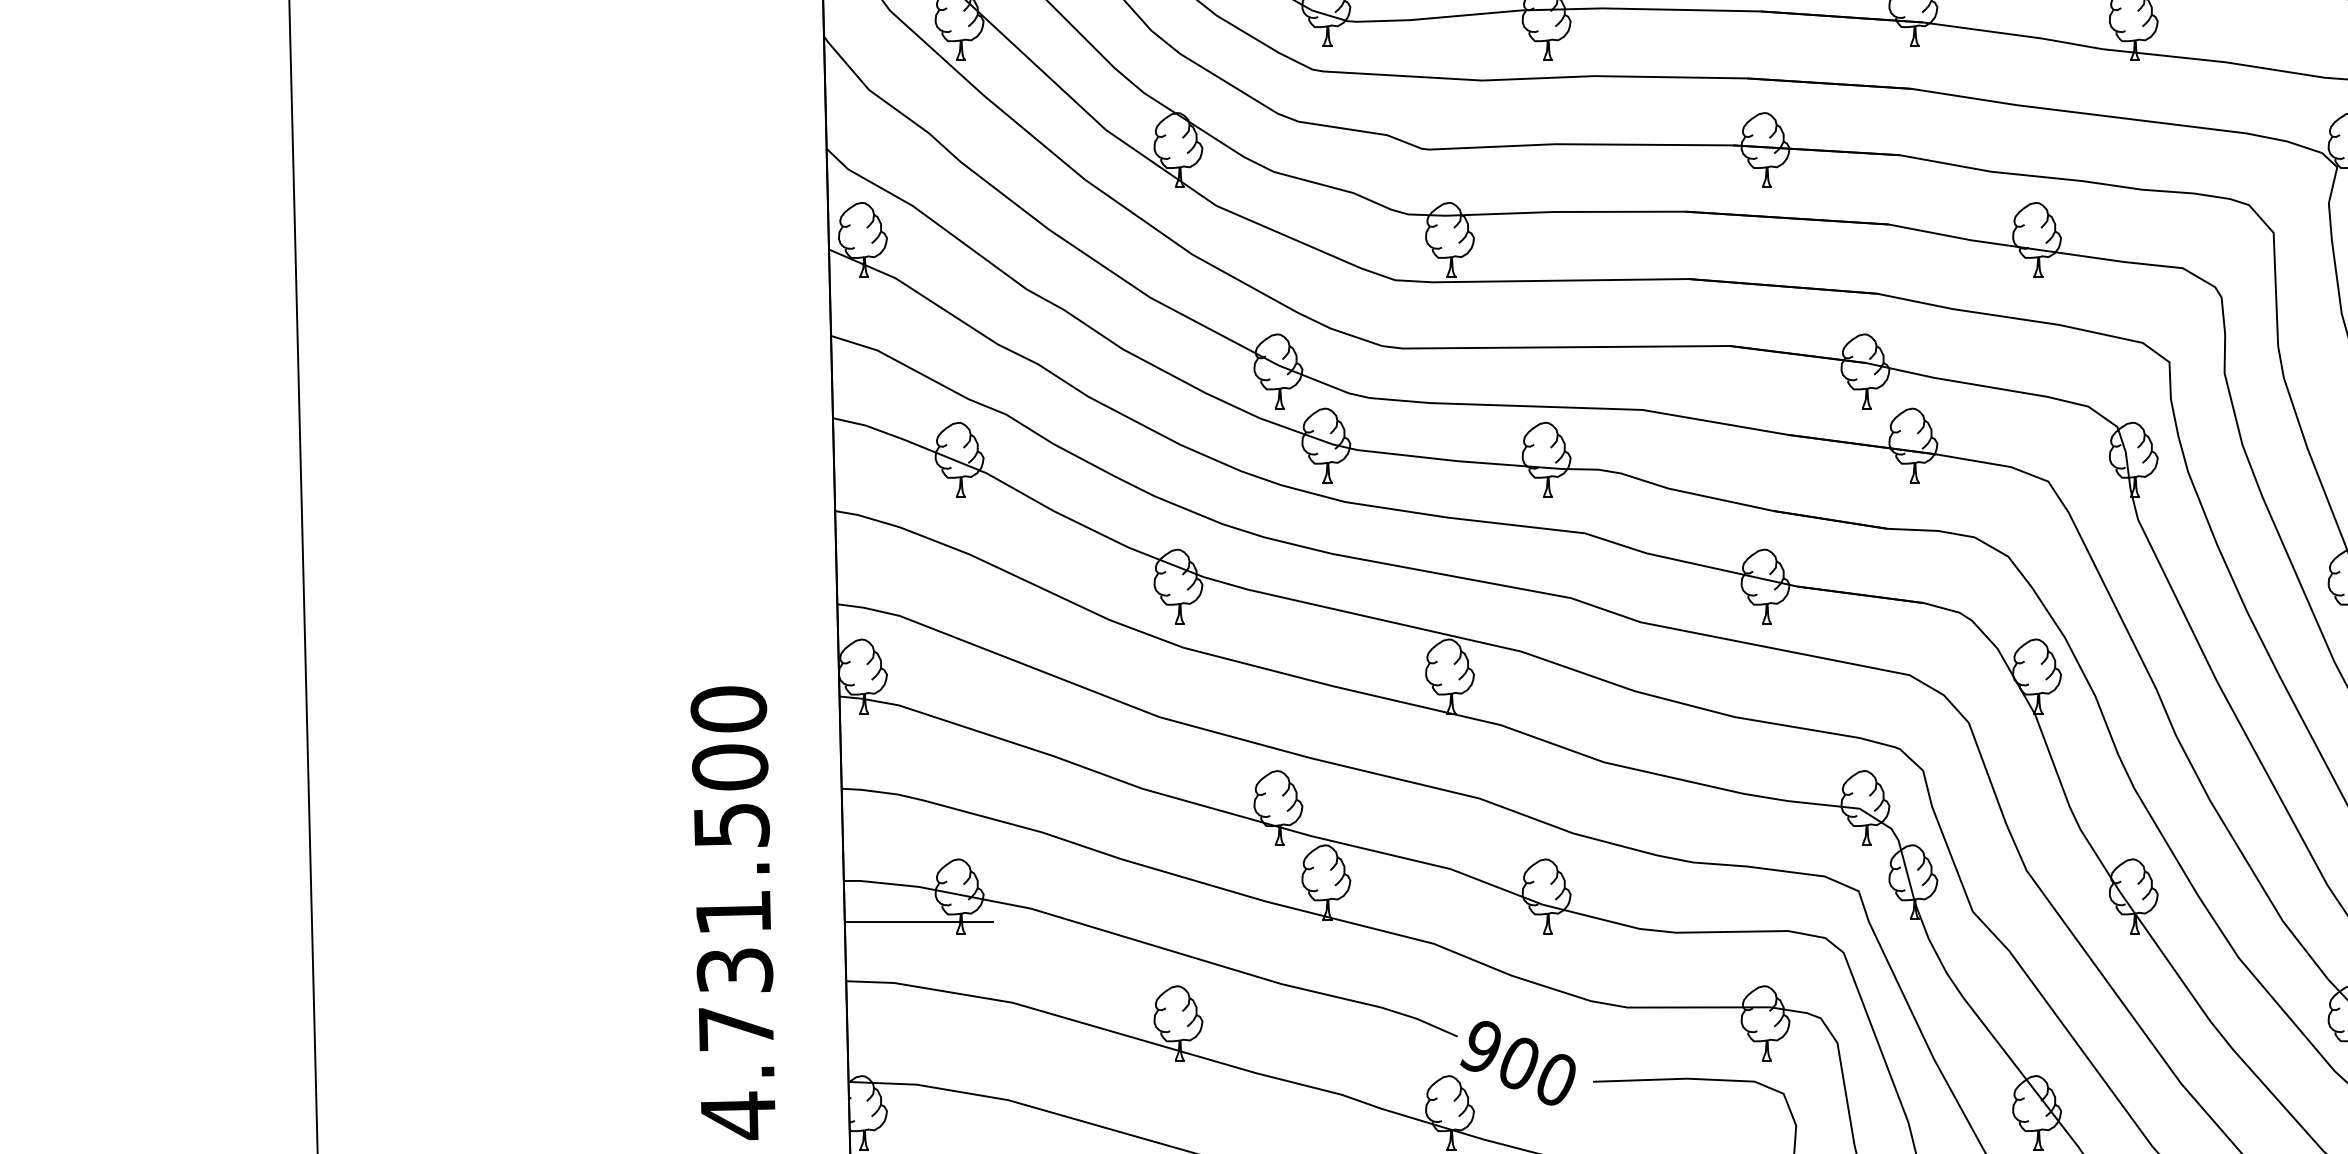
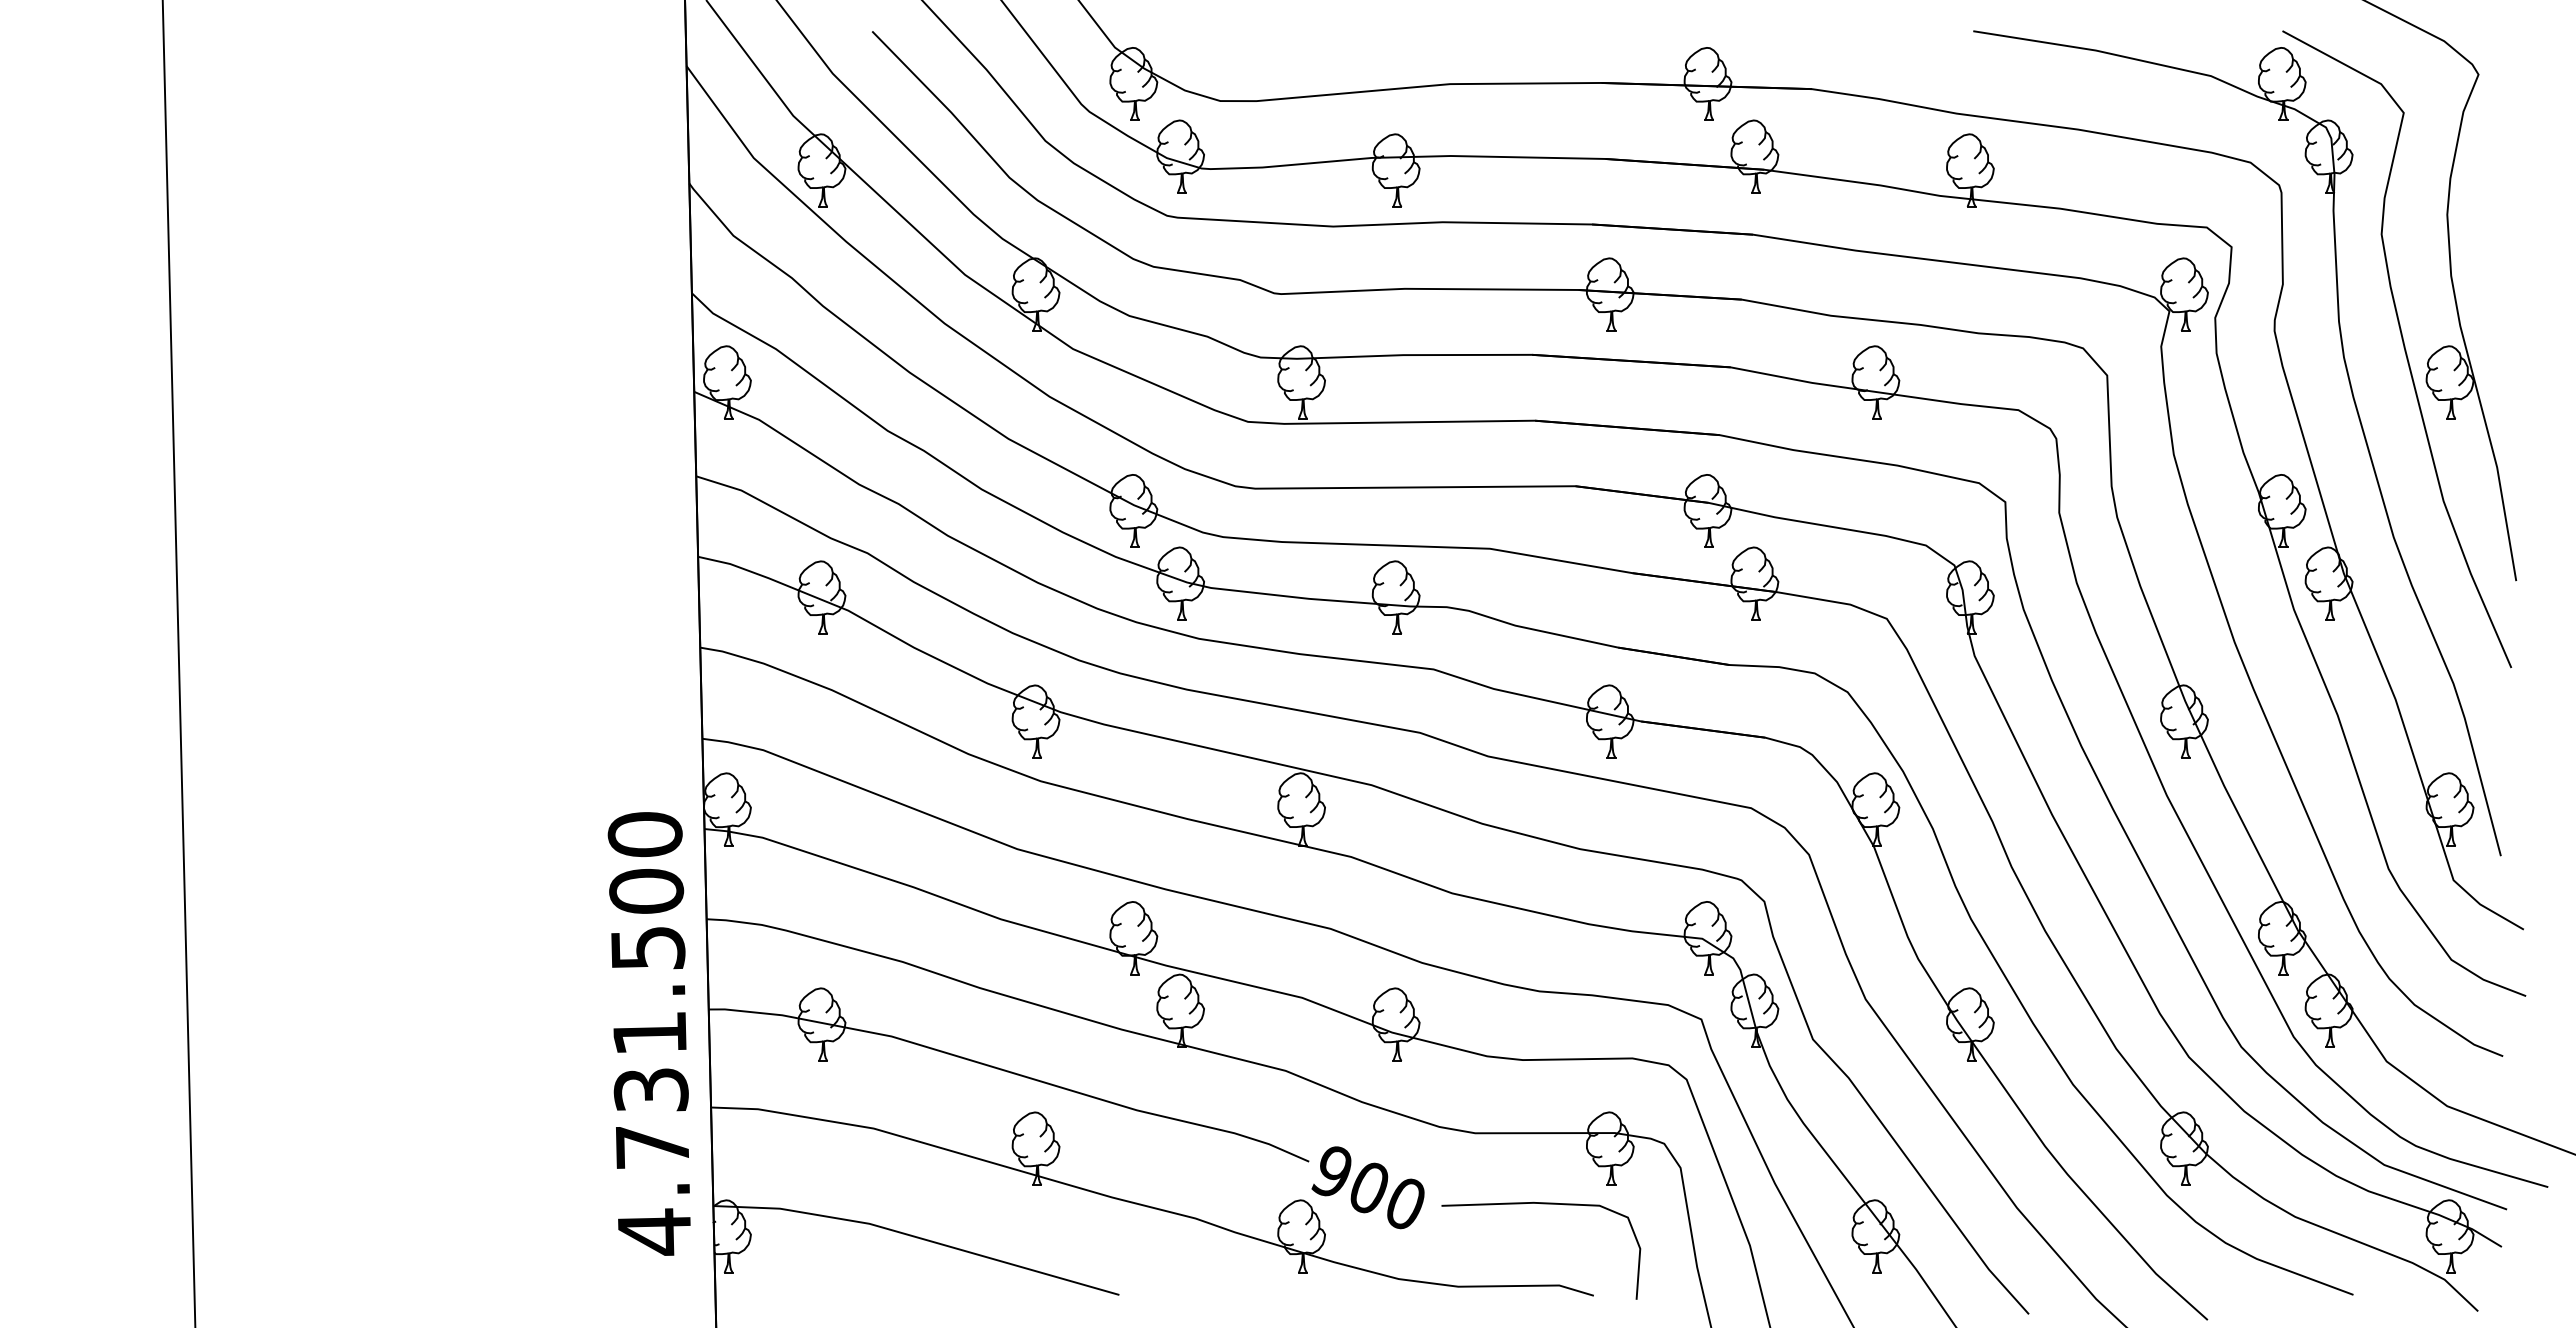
text: (732, 912) -> (648, 1033), moved
line: (918, 921) -> (781, 1049), removed

